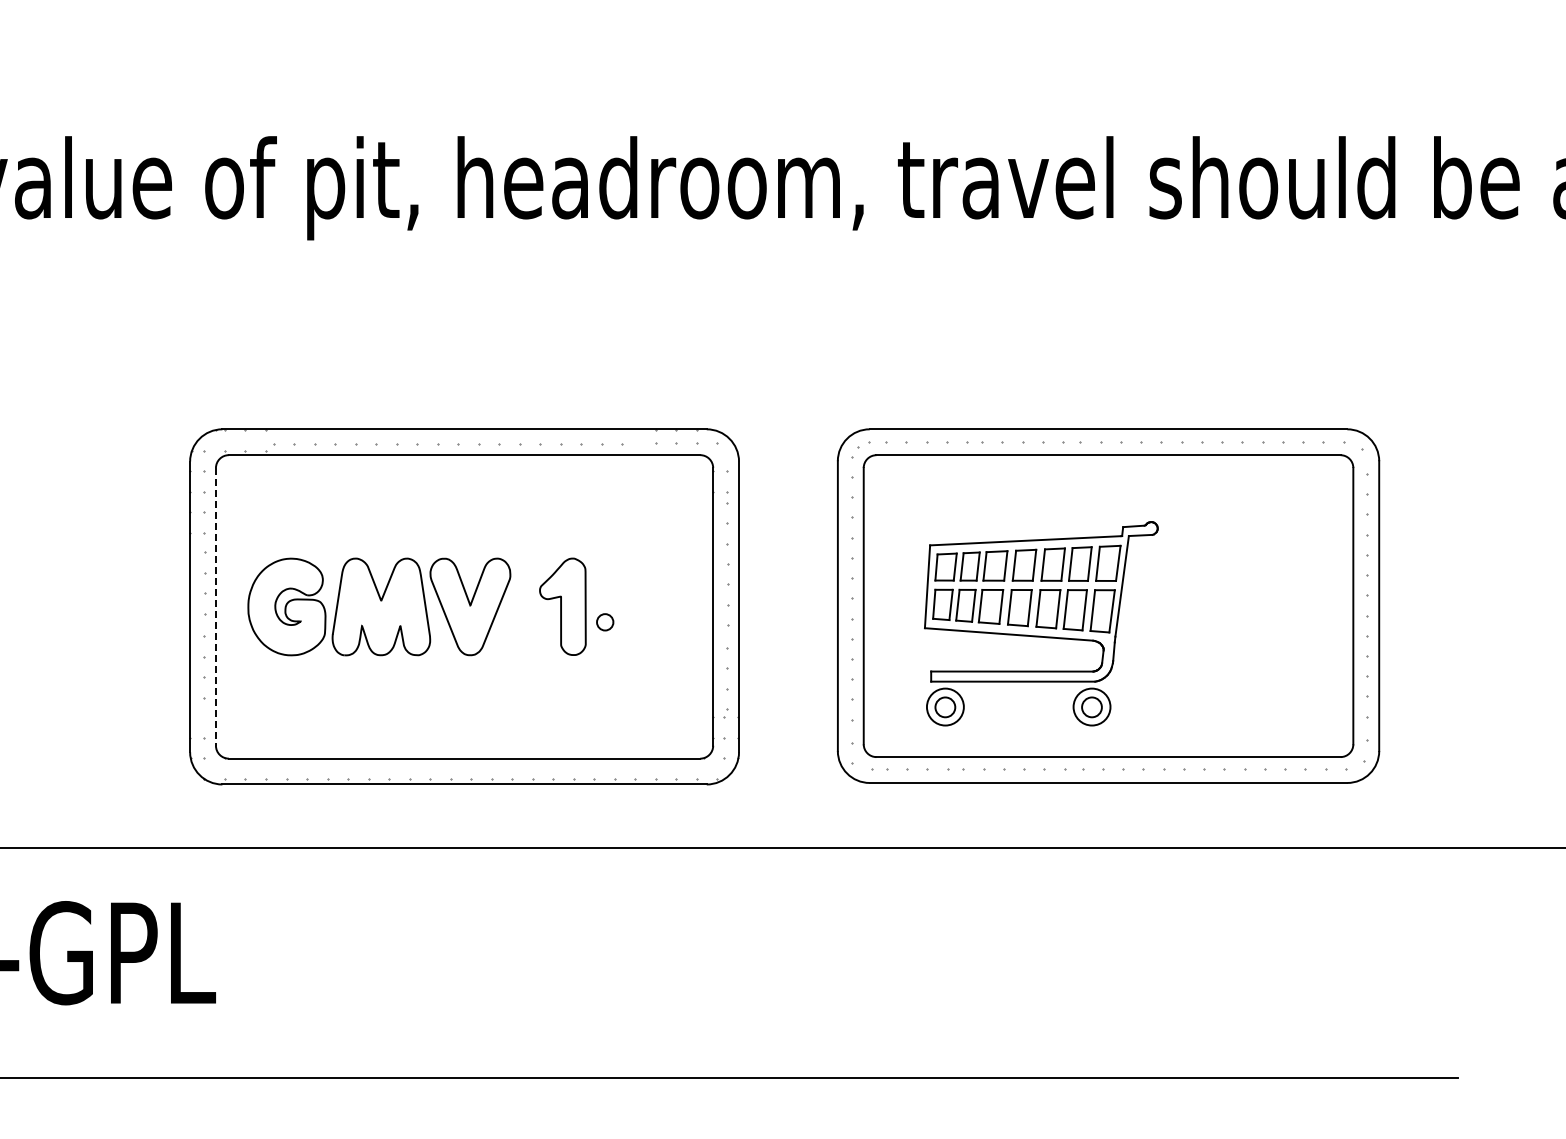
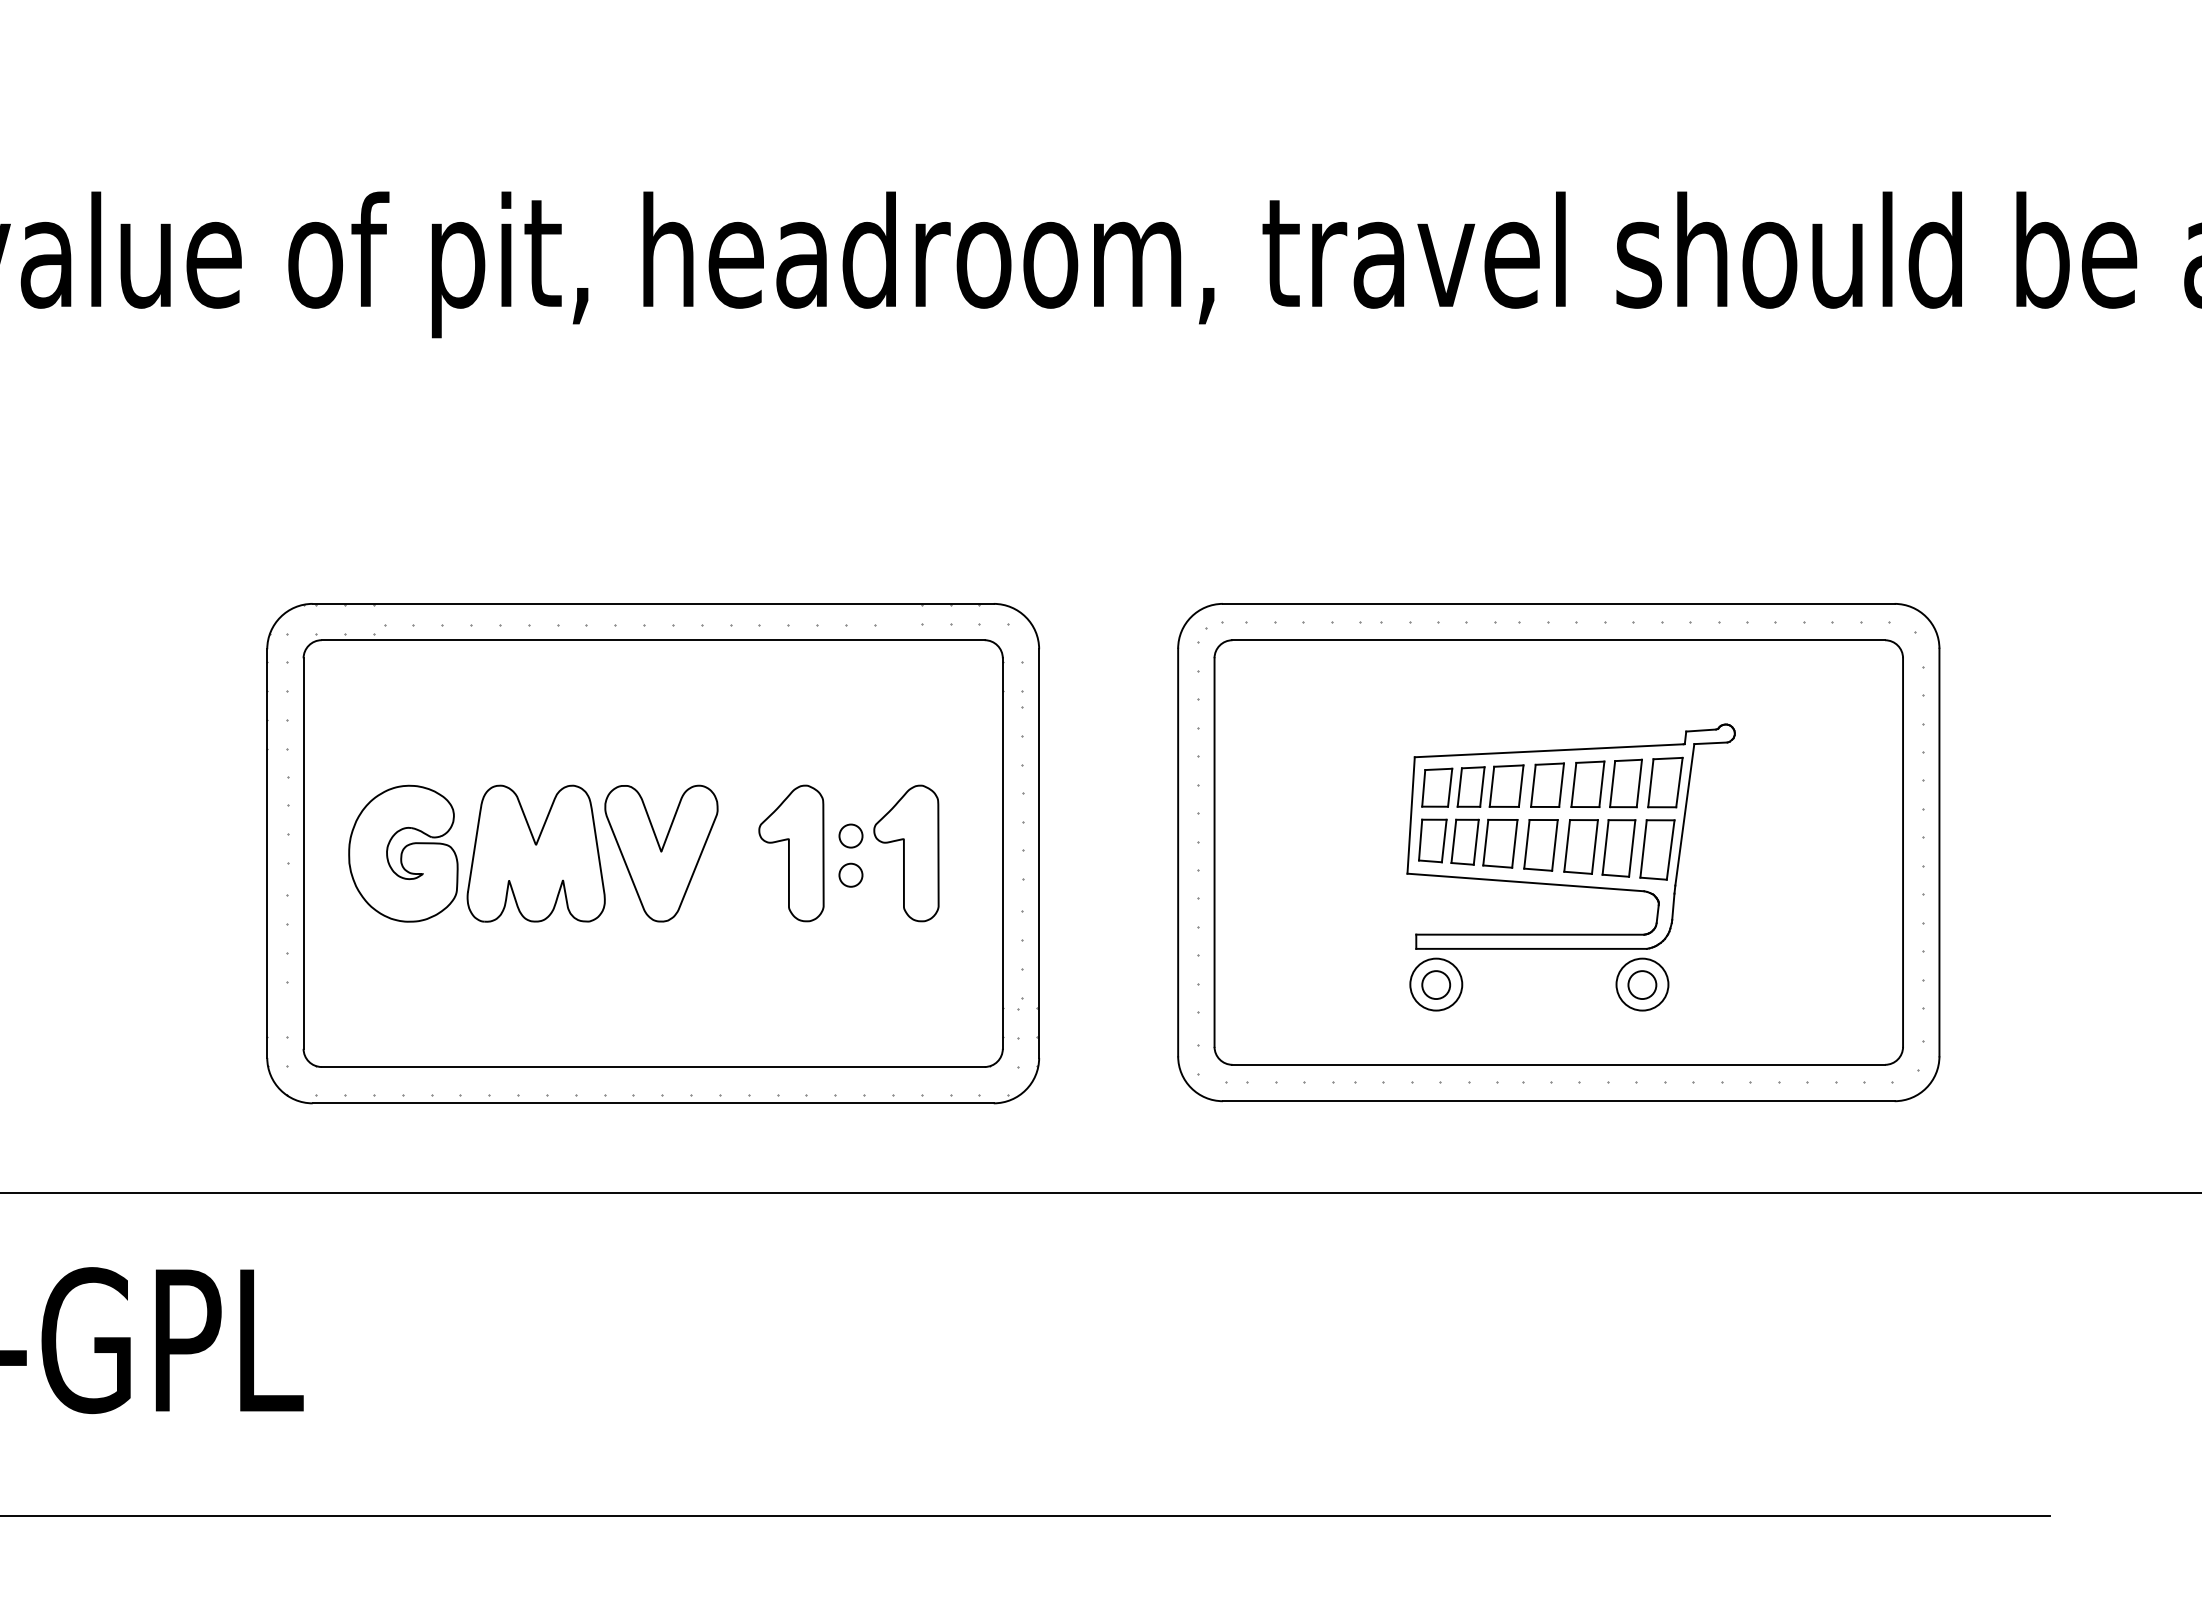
part: (629, 600) -> (885, 844), added
line: (215, 606) -> (302, 853), dashed -> solid
part: (1041, 623) -> (1571, 867), moved

